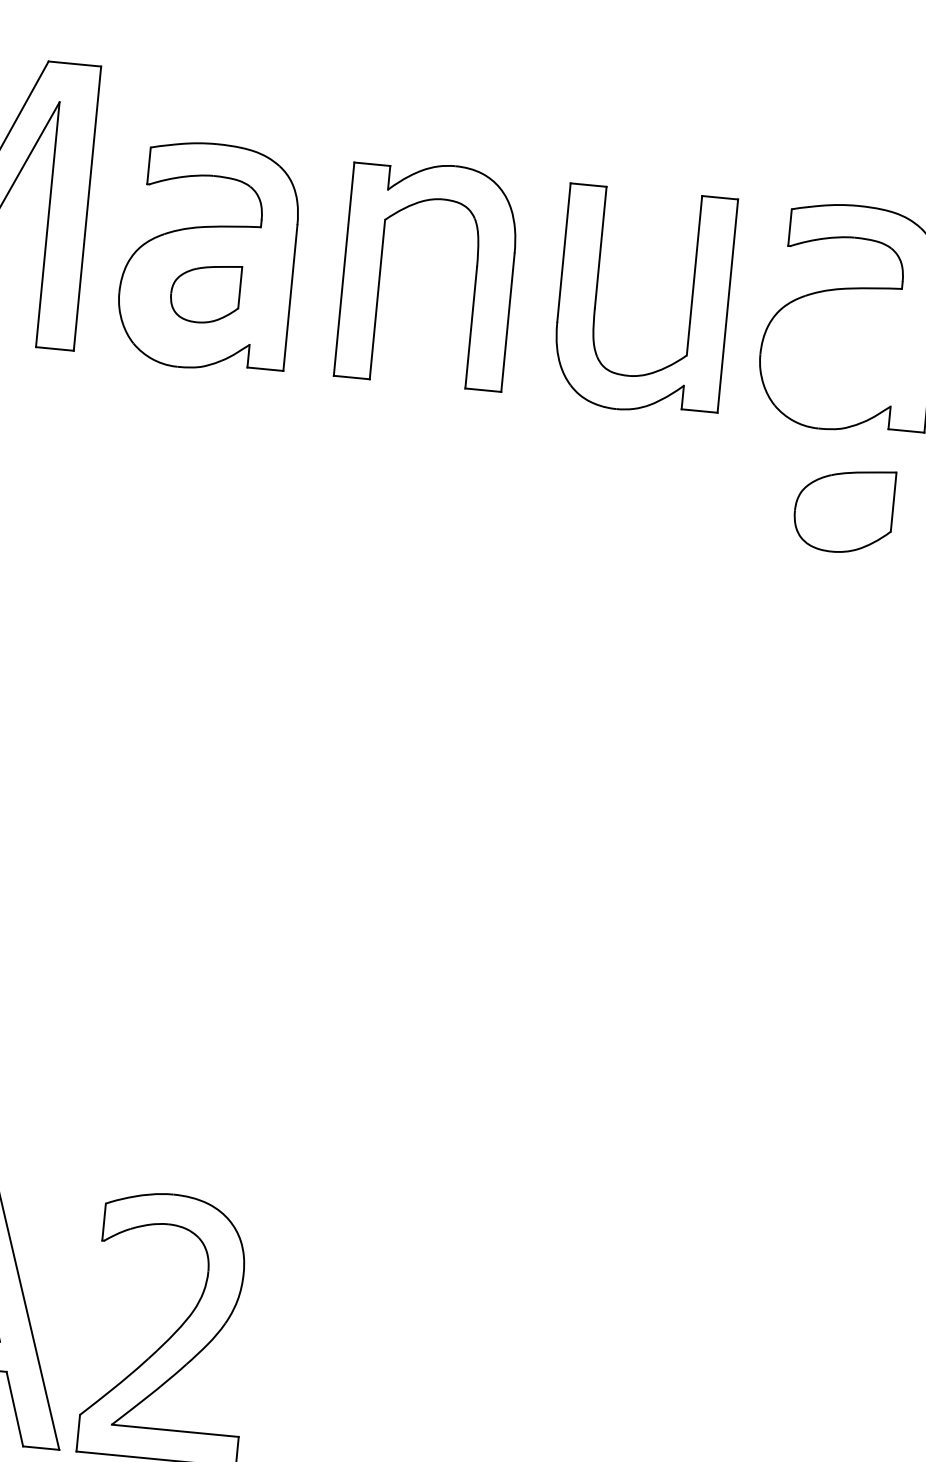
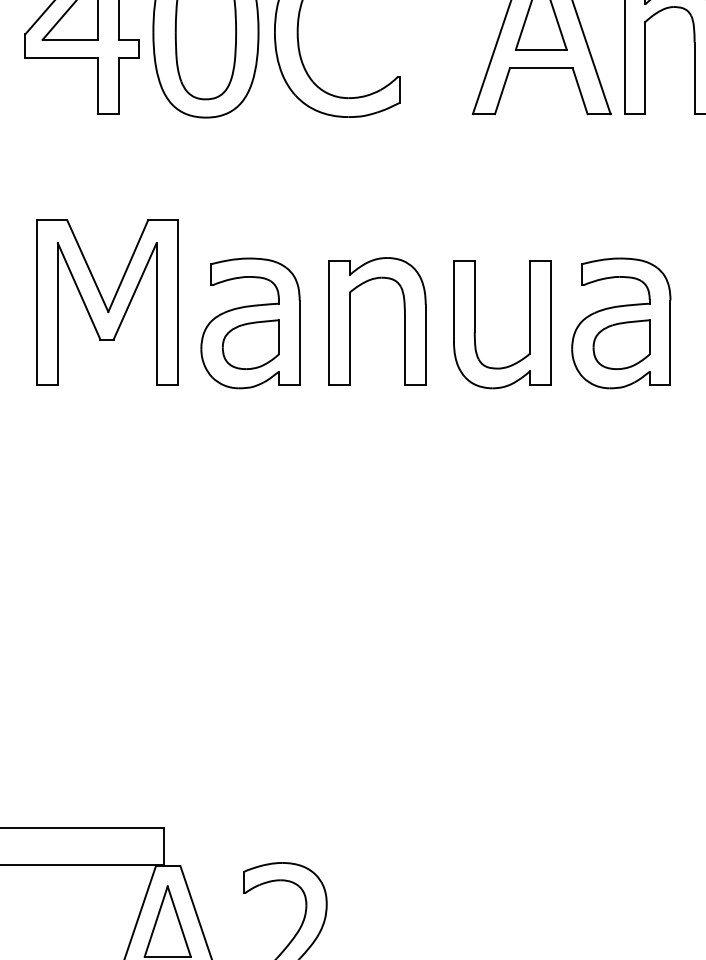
part: (205, 293) -> (250, 344), size x1.43
part: (843, 509) -> (621, 344), moved

